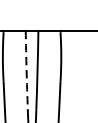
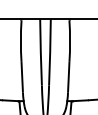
arc: (26, 70) -> (40, 52), dashed -> solid

